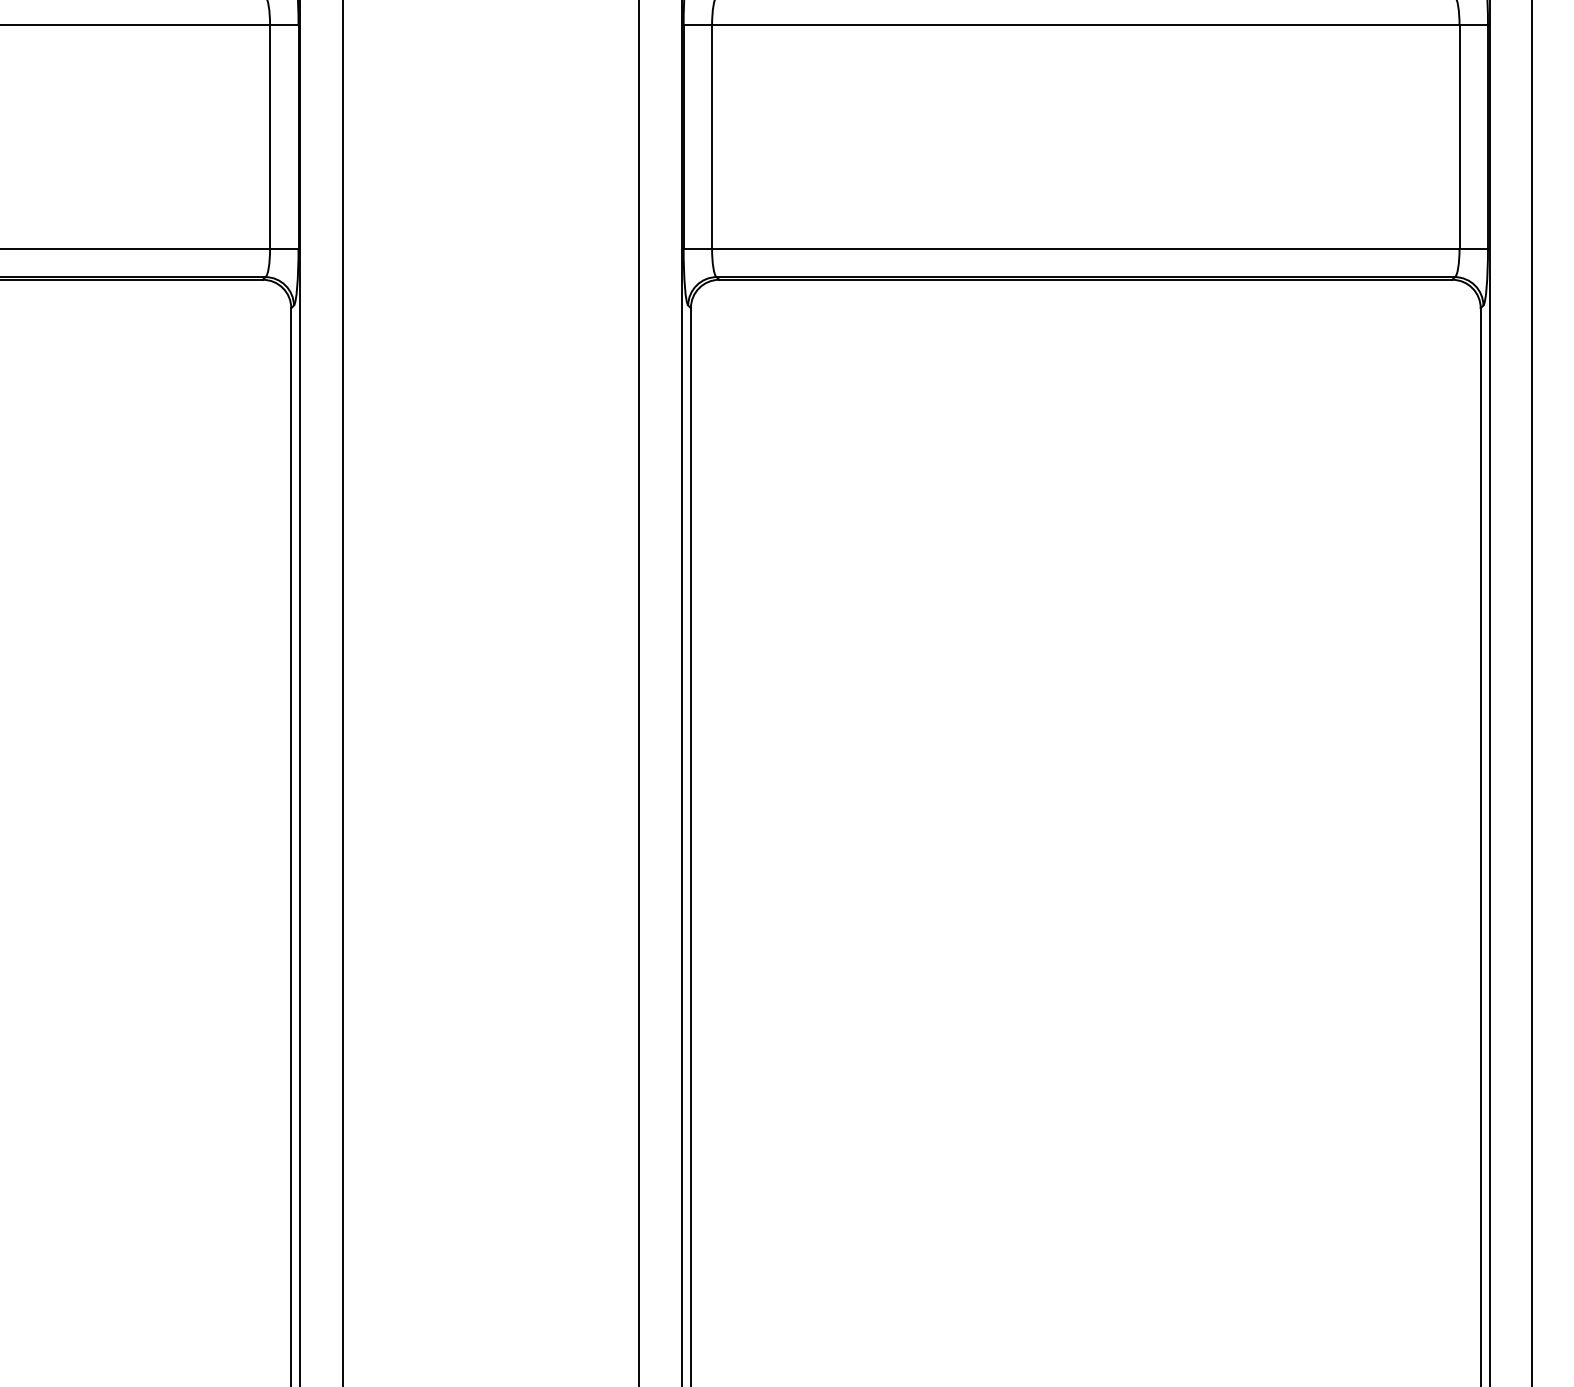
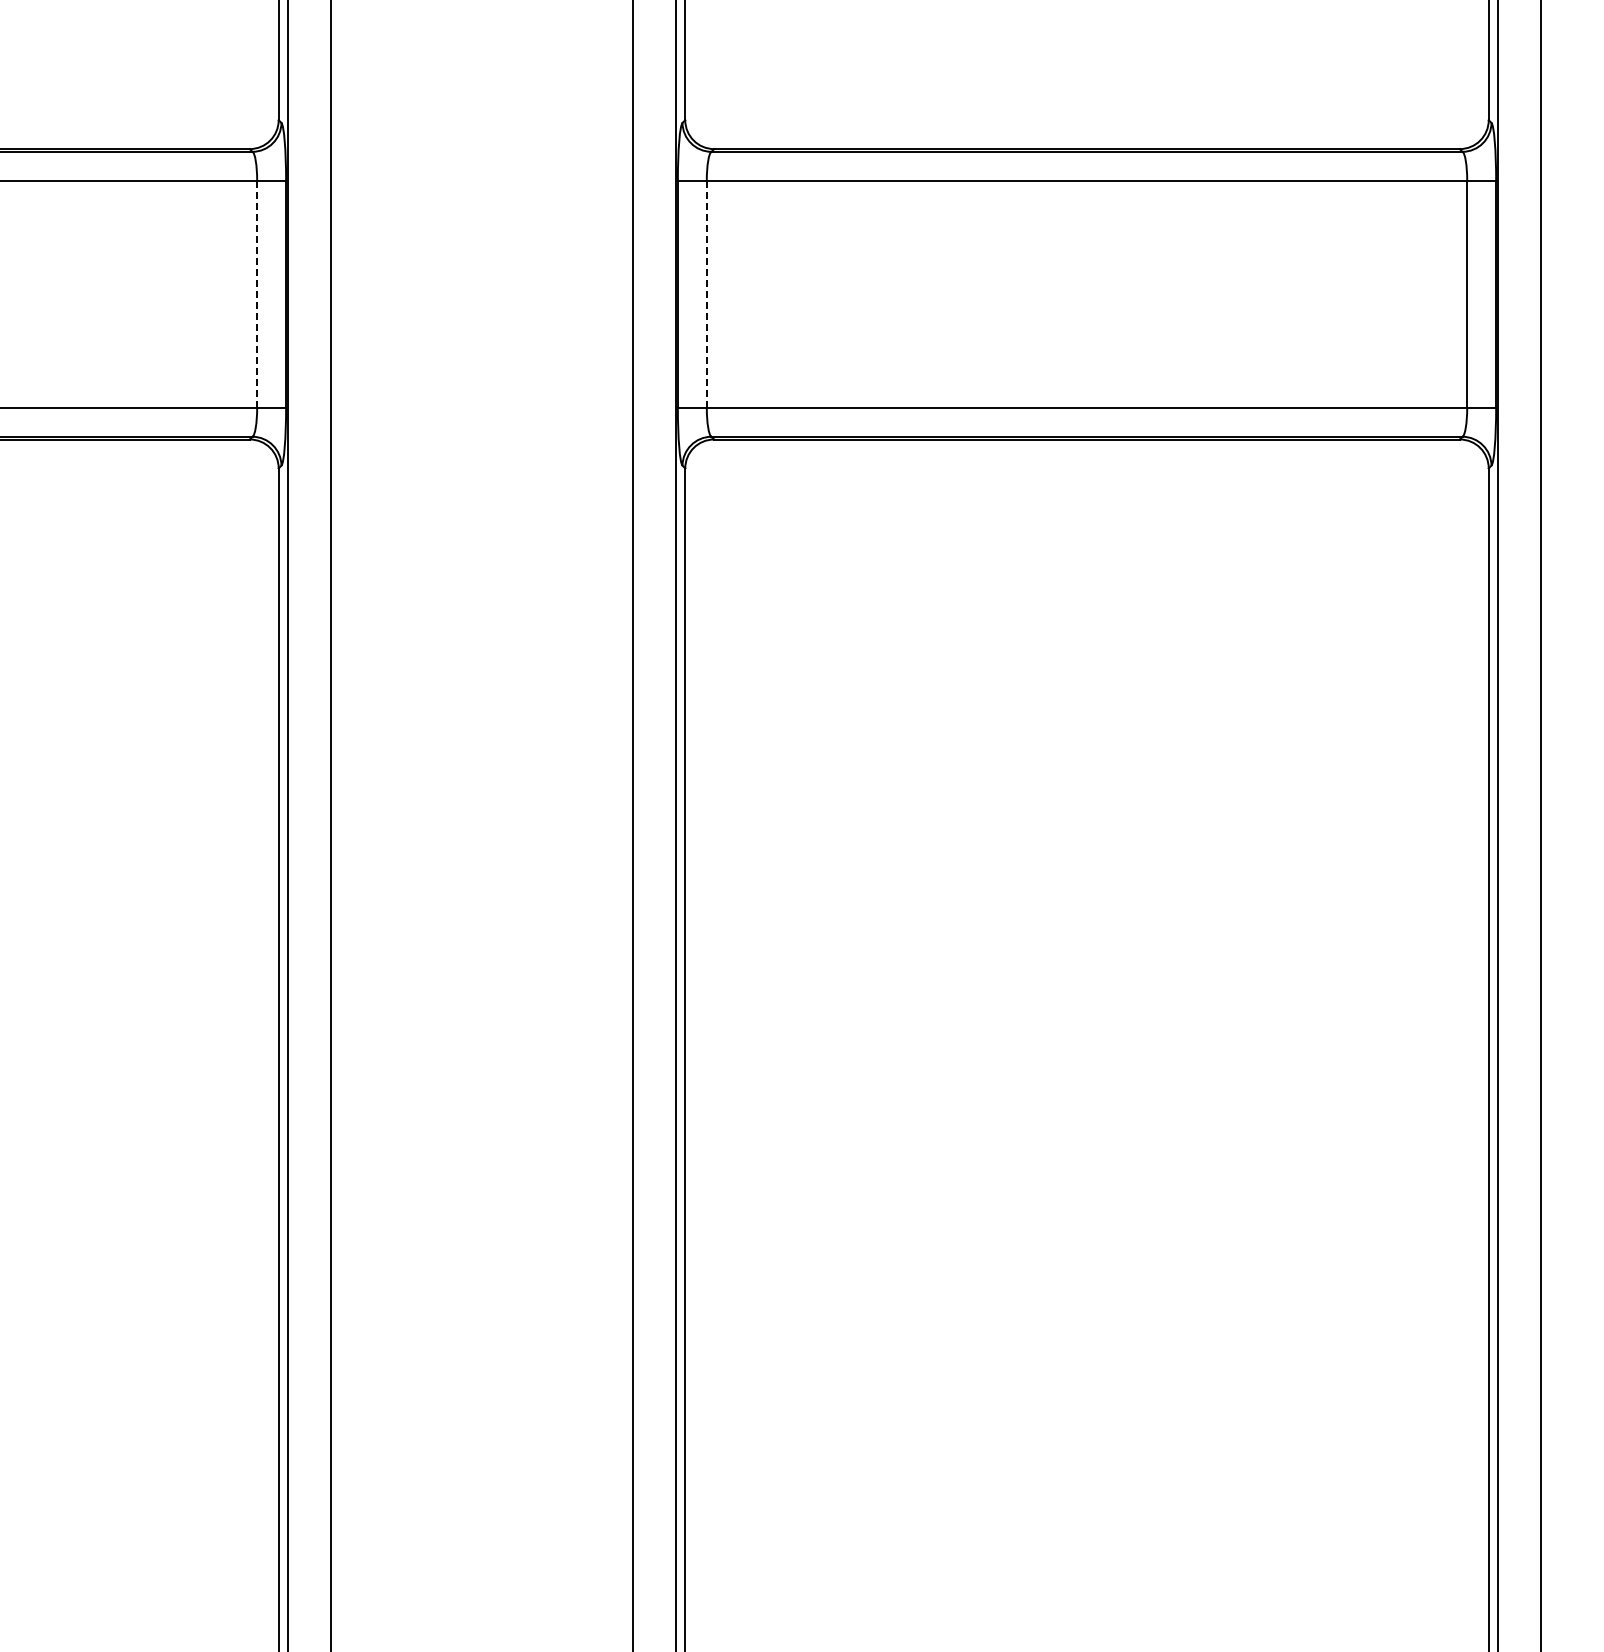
line: (270, 137) -> (257, 294), solid -> dashed
line: (711, 137) -> (706, 294), solid -> dashed

